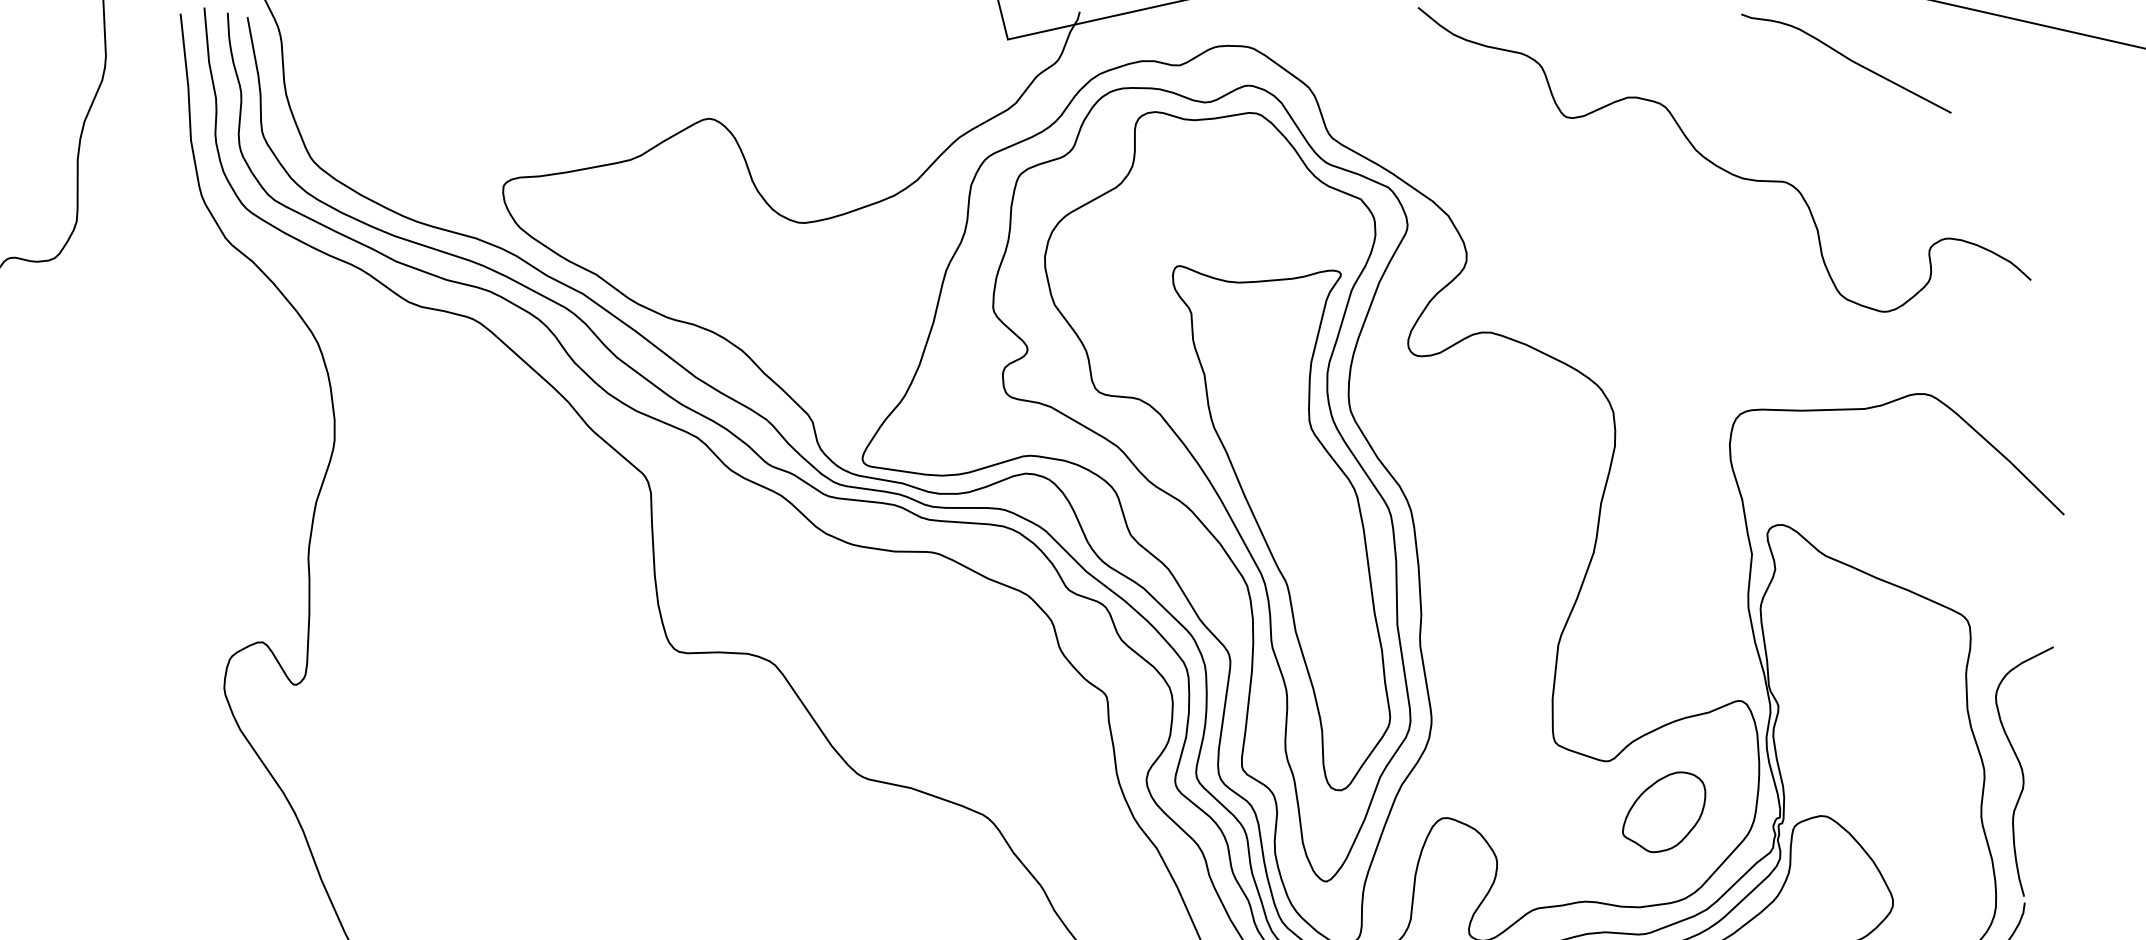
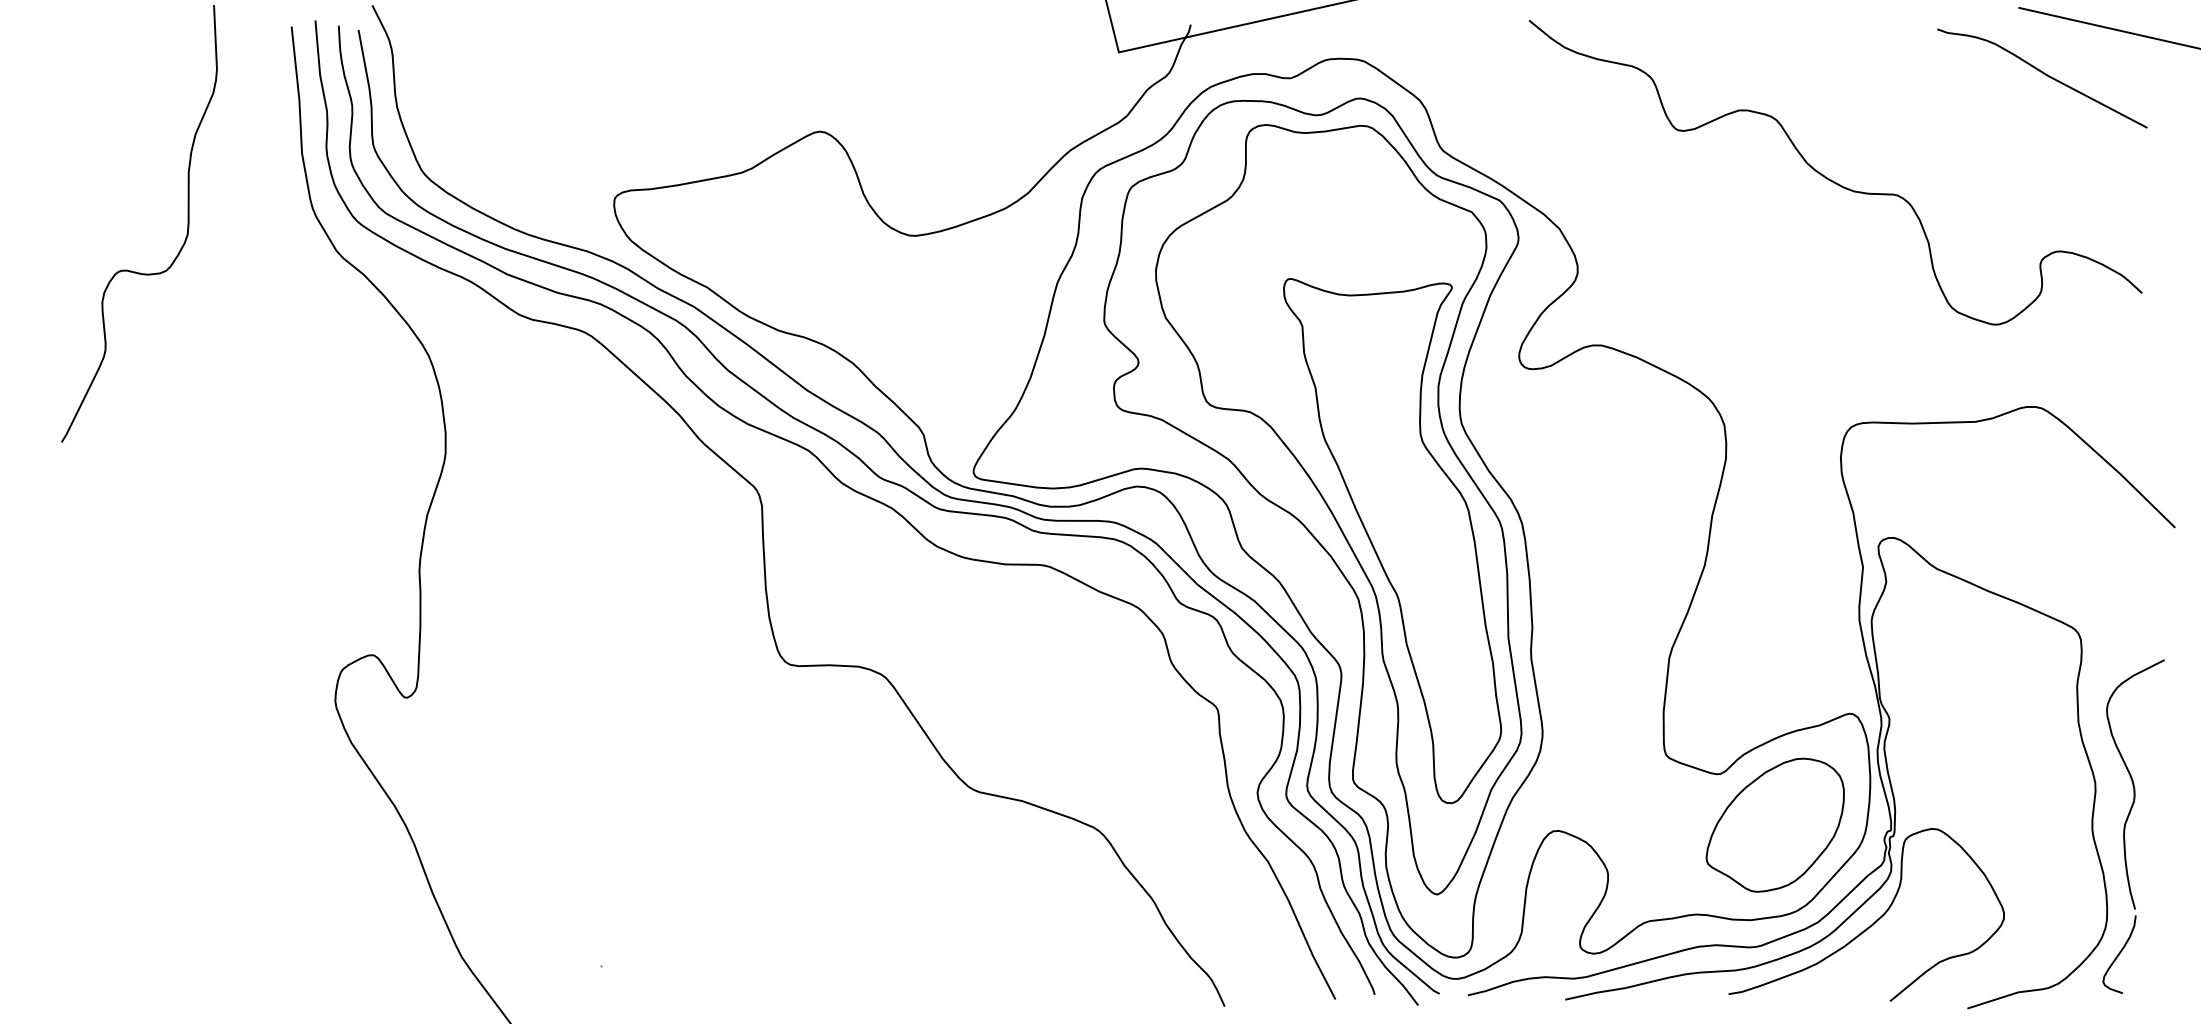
curve: (1847, 59) -> (2043, 74), moved
part: (1663, 811) -> (1774, 824), size x1.67

